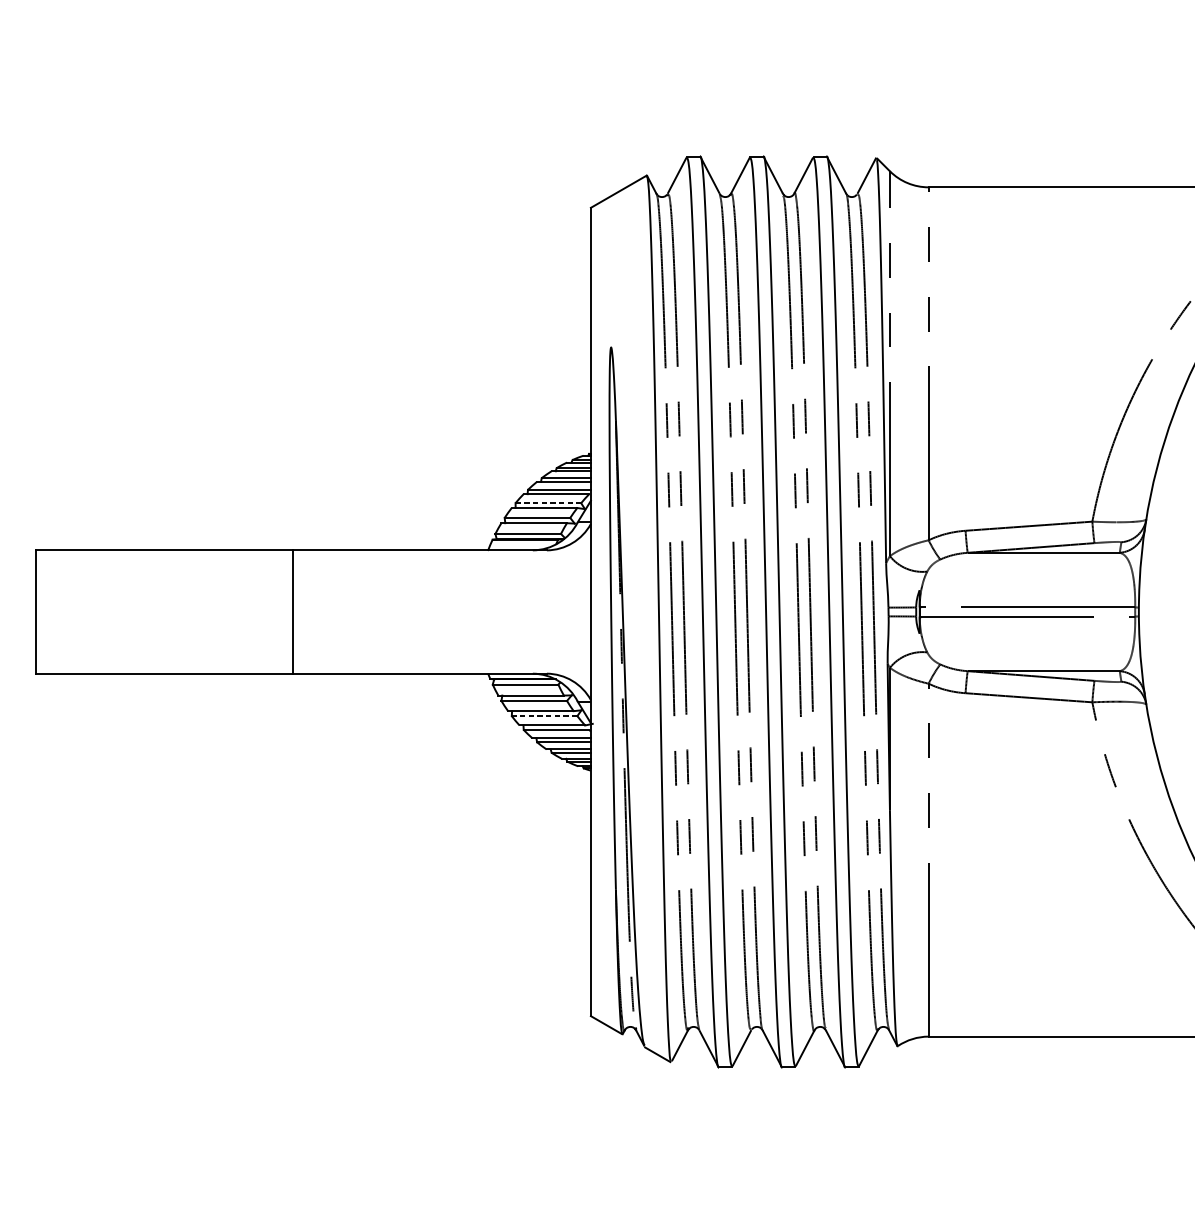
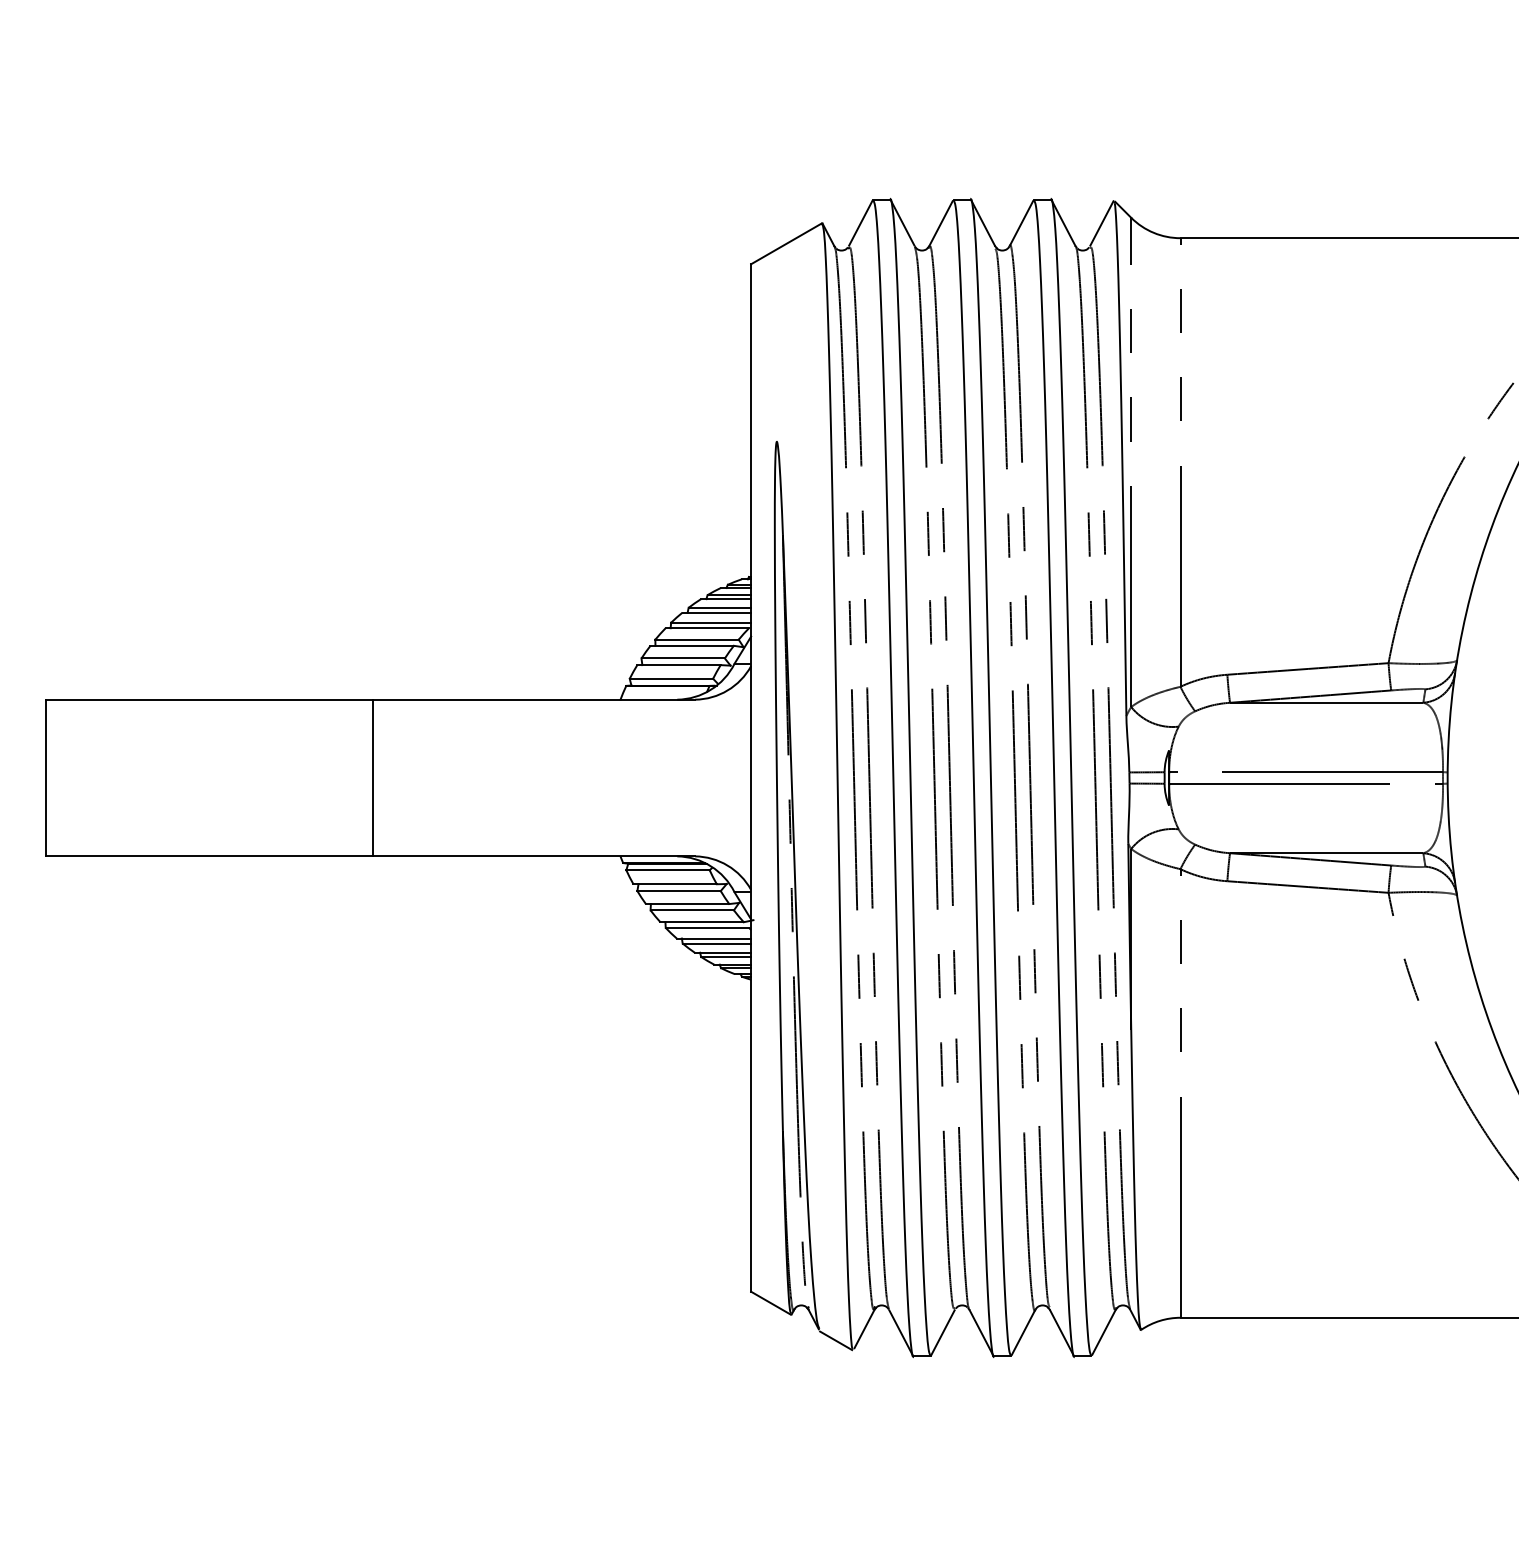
line: (548, 503) -> (697, 639), dashed -> solid
line: (544, 716) -> (692, 910), dashed -> solid

